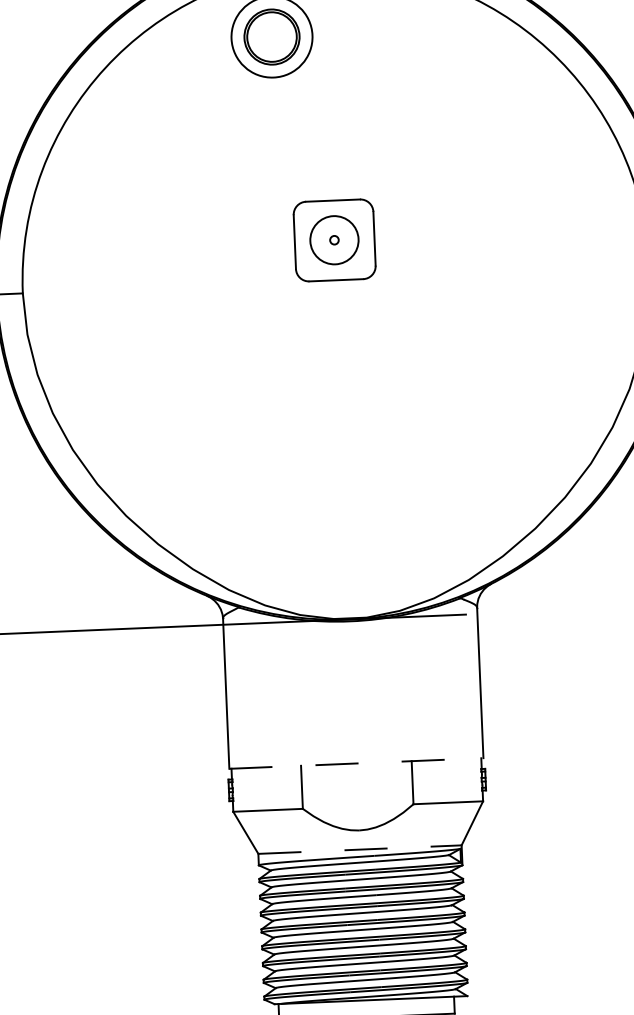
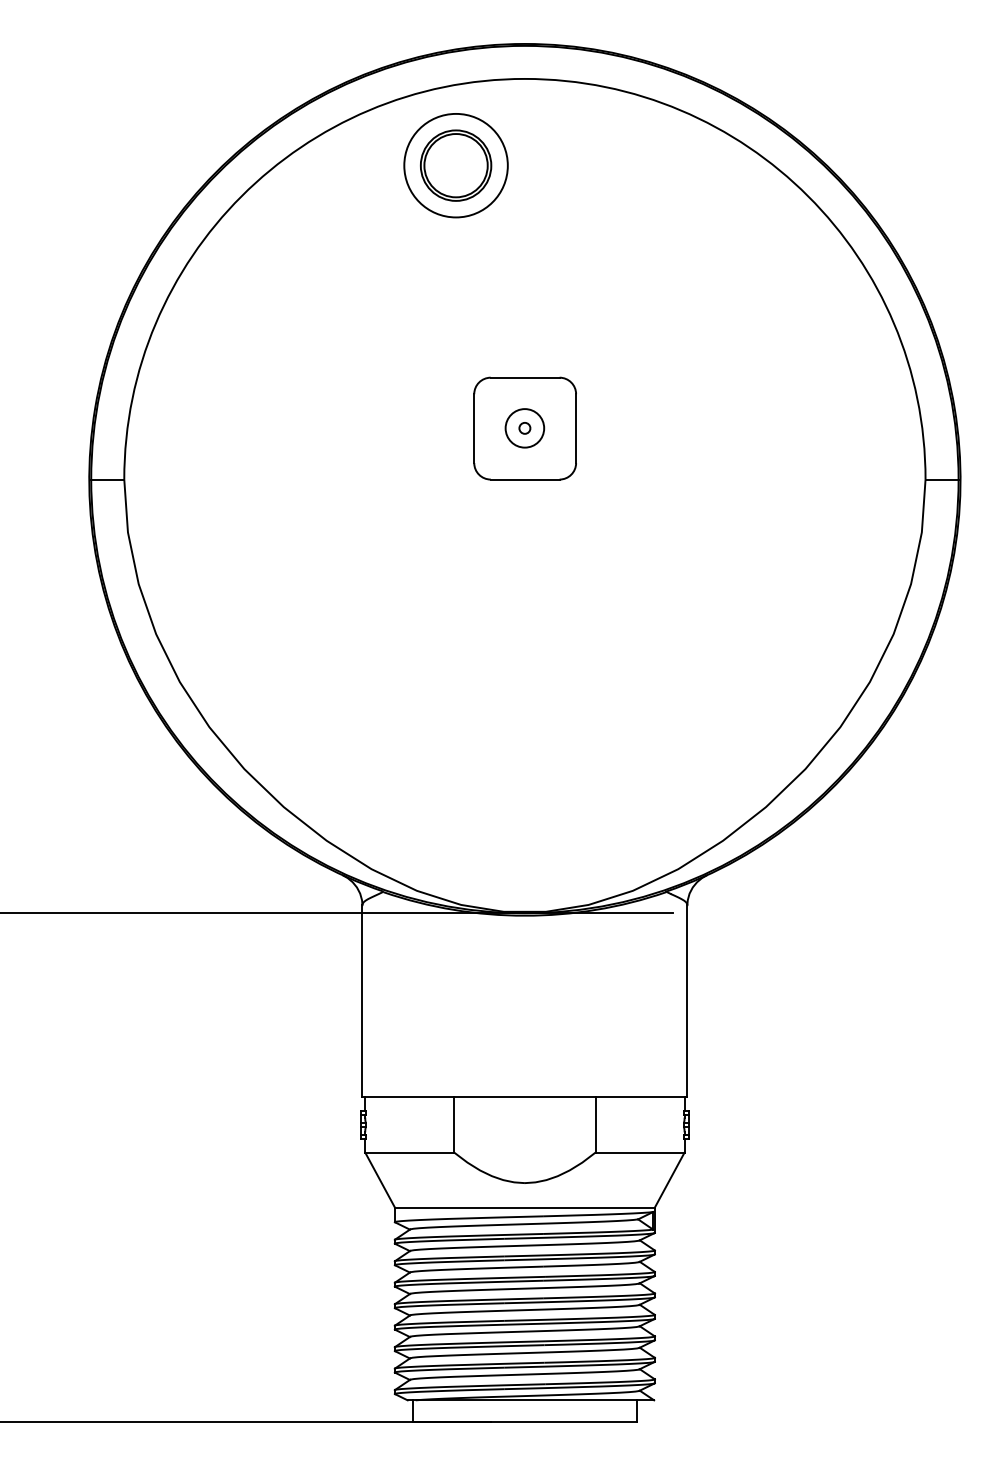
circle: (334, 240) -> (524, 428), size x0.62
line: (356, 763) -> (525, 1097), dashed -> solid
line: (359, 849) -> (524, 1207), dashed -> solid

